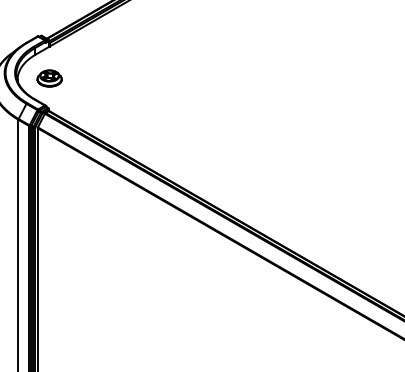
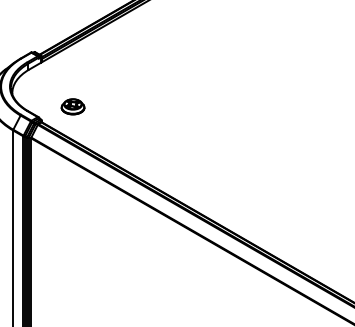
part: (49, 78) -> (72, 106), moved

